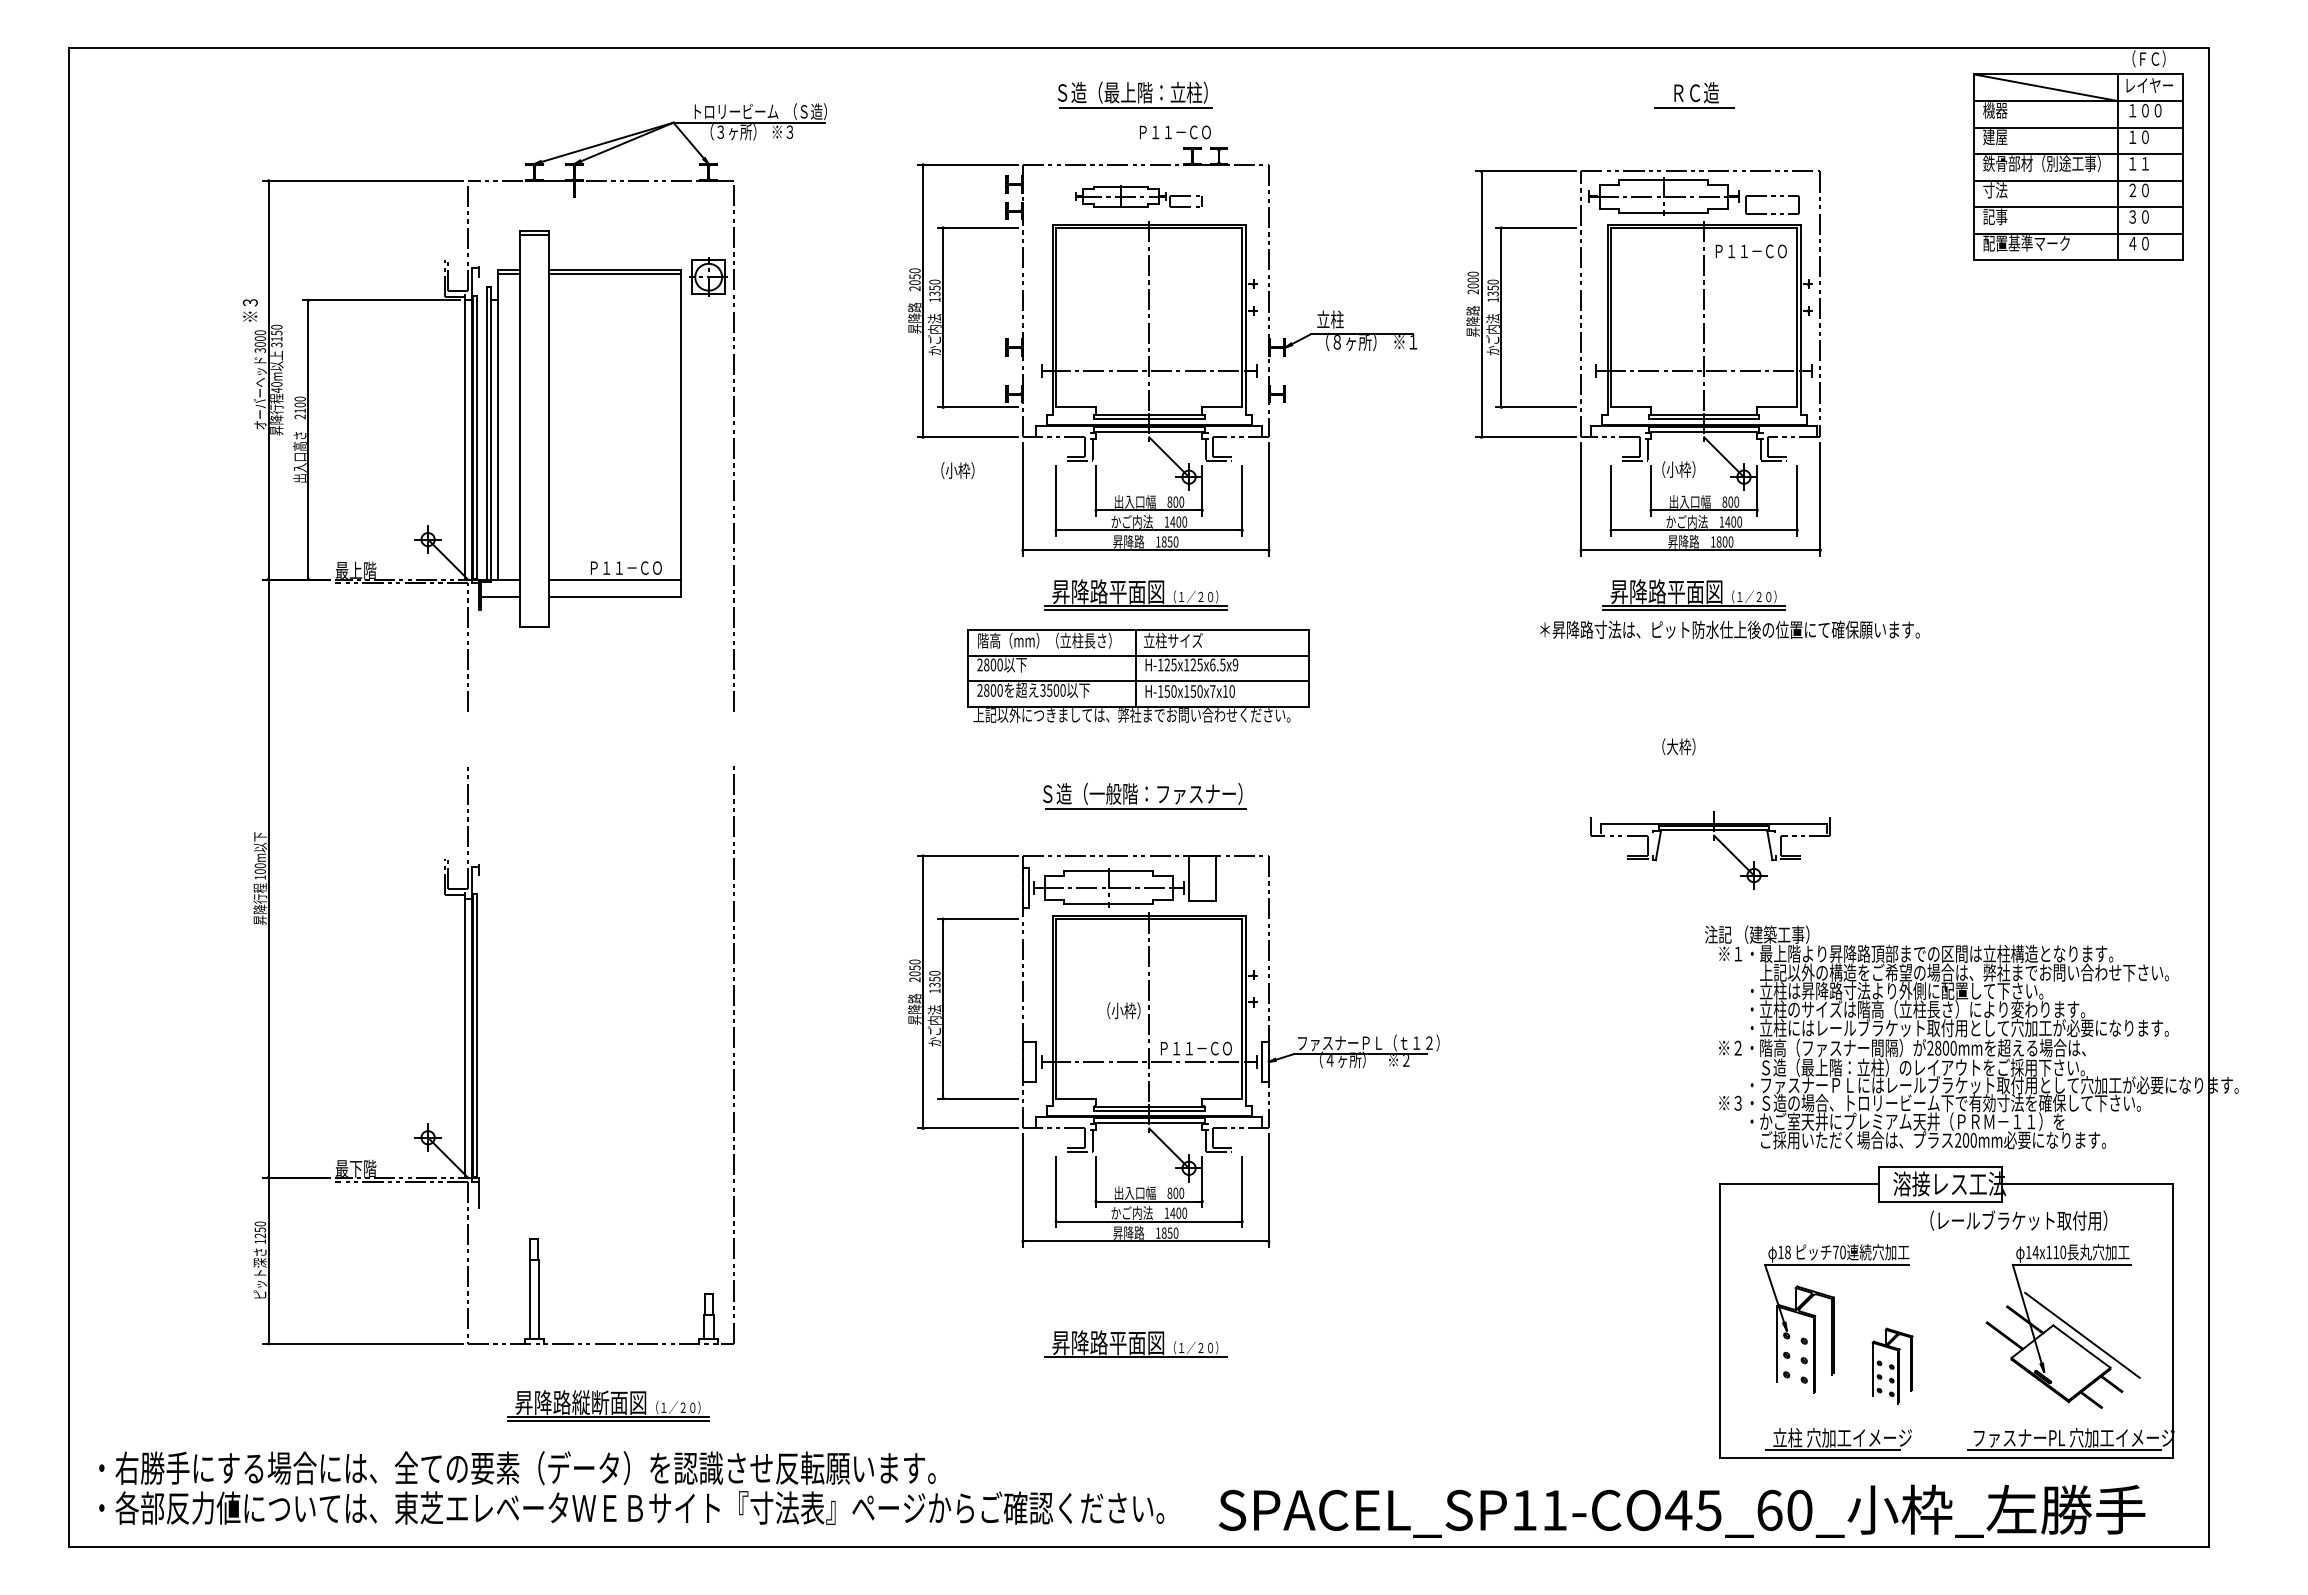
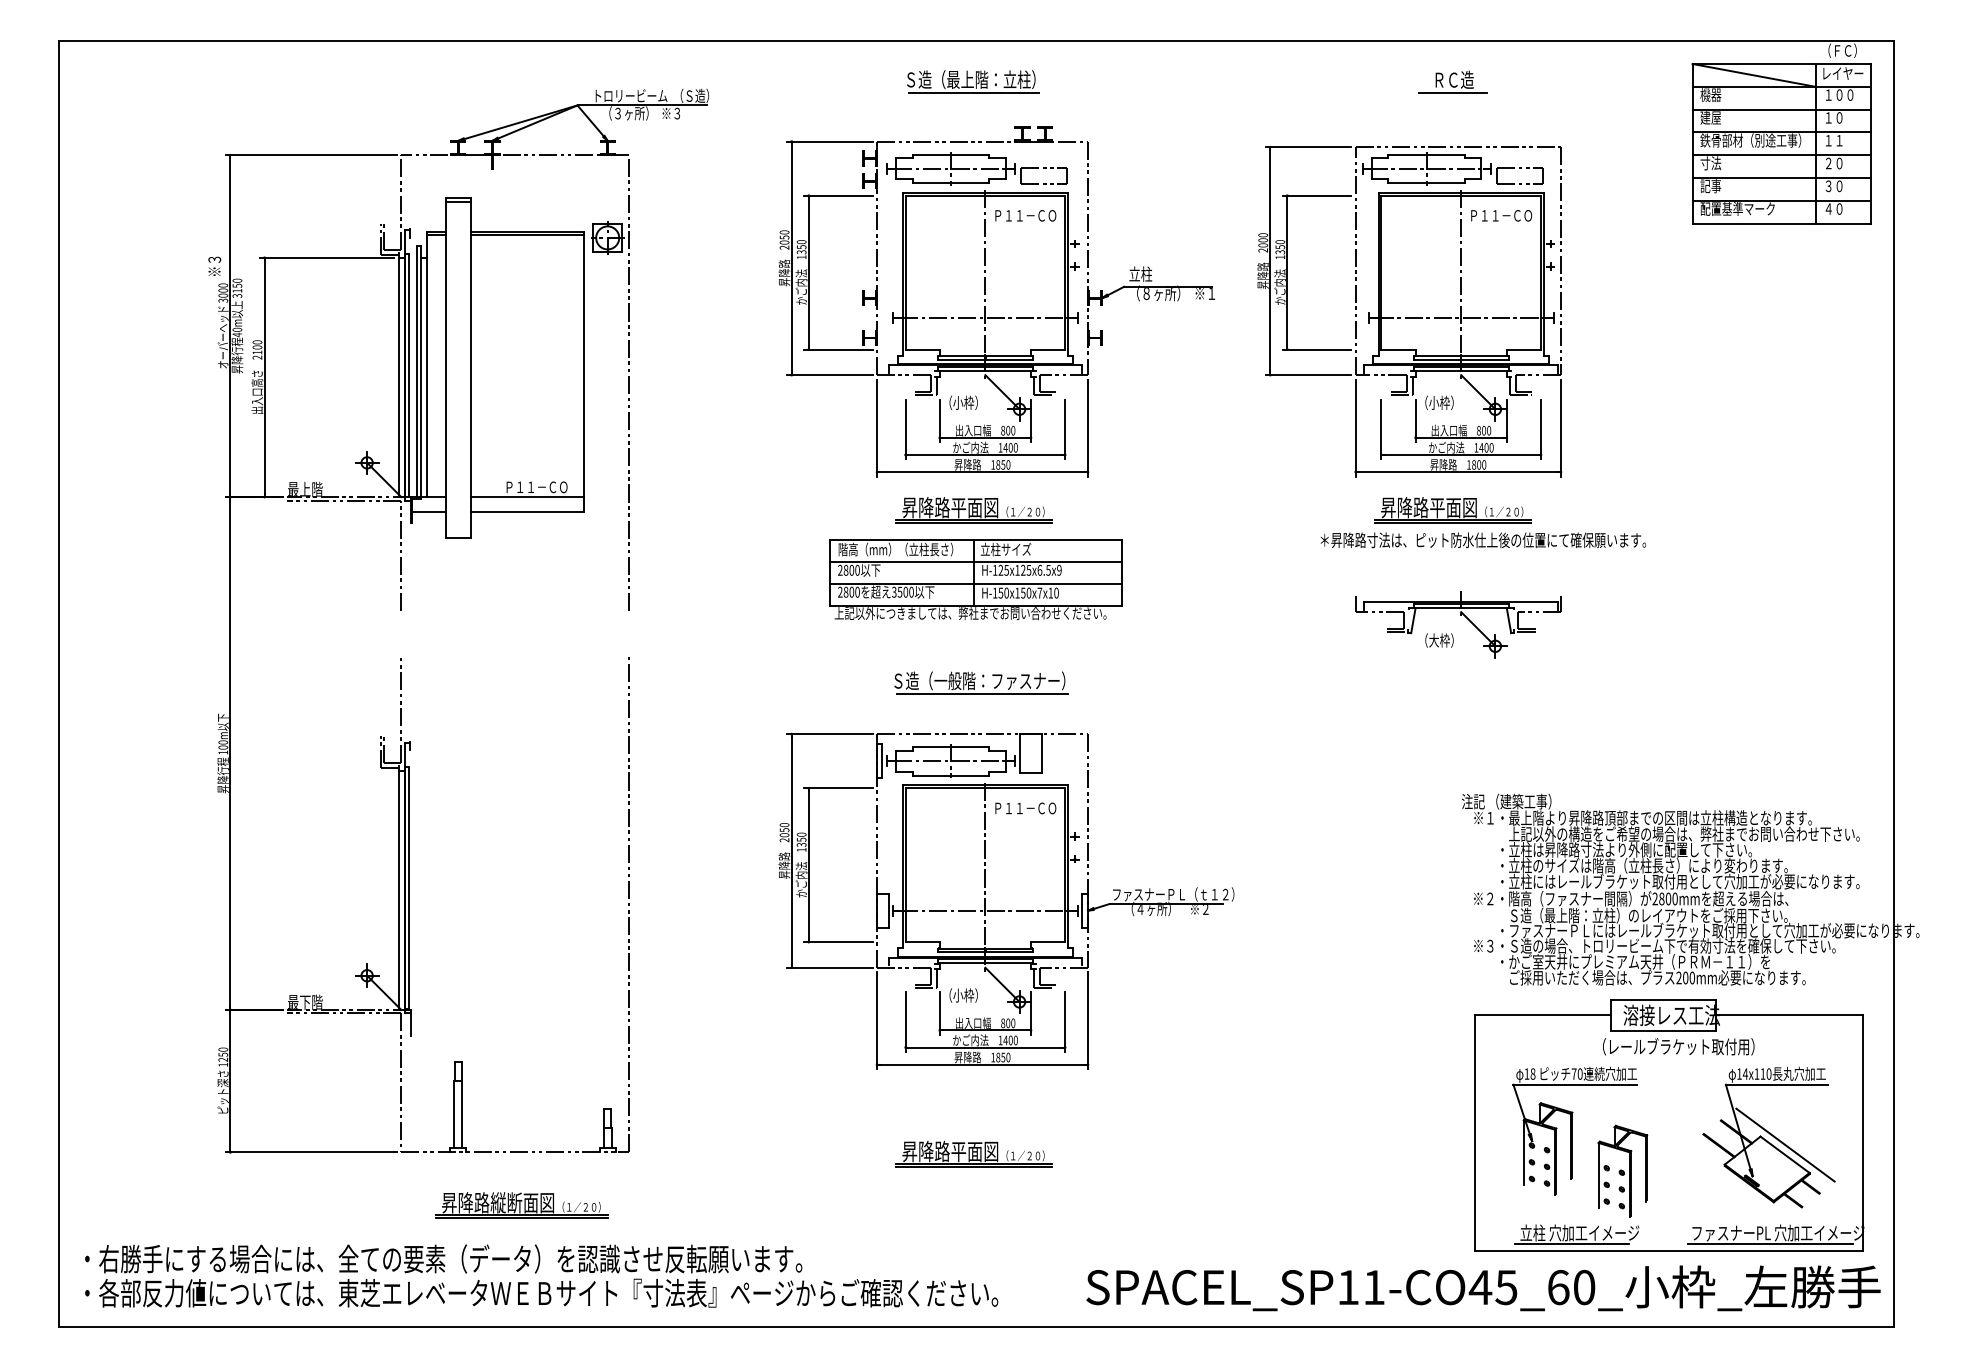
text: (1174, 132) -> (1025, 215), moved
part: (1138, 196) -> (976, 168), size x1.67
text: (957, 470) -> (963, 402), moved
part: (1713, 840) -> (1460, 616), moved
text: (1123, 1010) -> (963, 995), moved
text: (1195, 1048) -> (1025, 808), moved
text: (2018, 1220) -> (1678, 1046), moved
line: (1135, 1361) -> (973, 1167), added
part: (1892, 1365) -> (1622, 1171), size x1.43
text: (1682, 1510) -> (1483, 1287), moved

